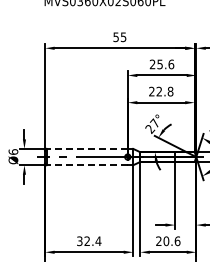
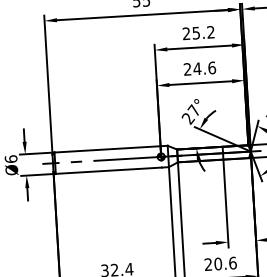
text: (171, 64) -> (211, 32), 25.6 -> 25.2
text: (164, 91) -> (204, 68), 22.8 -> 24.6
line: (87, 148) -> (107, 148), dashed -> solid
line: (87, 165) -> (109, 171), dashed -> solid

